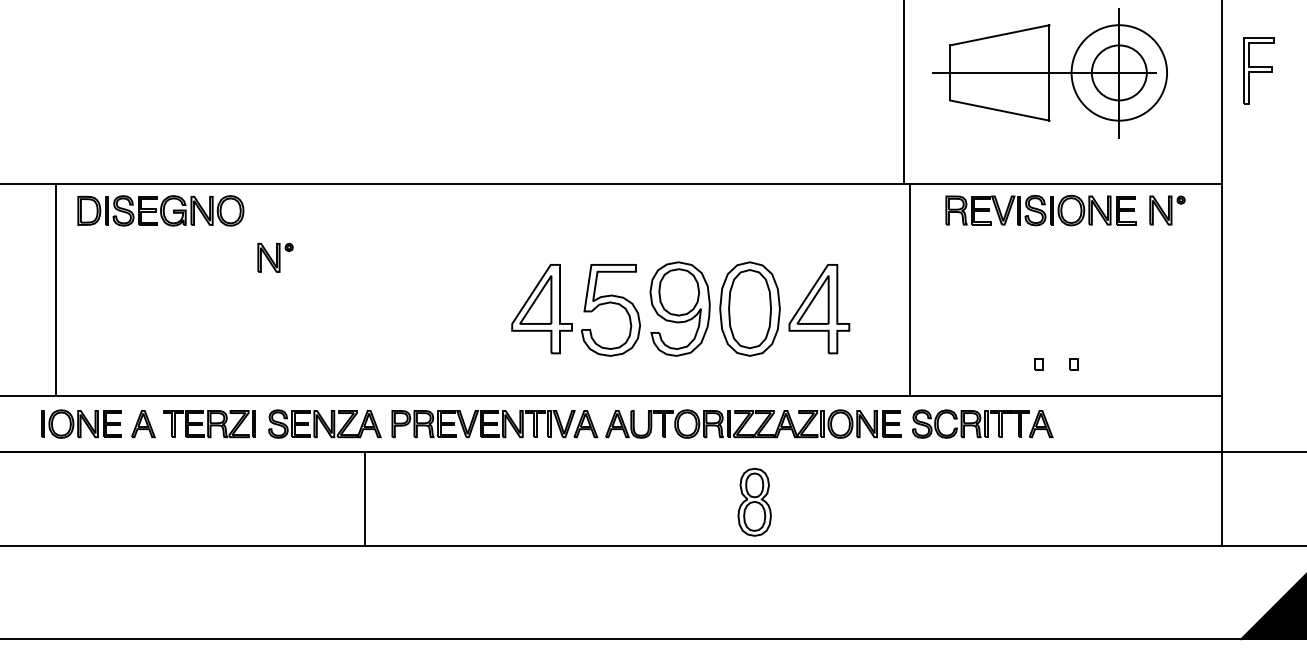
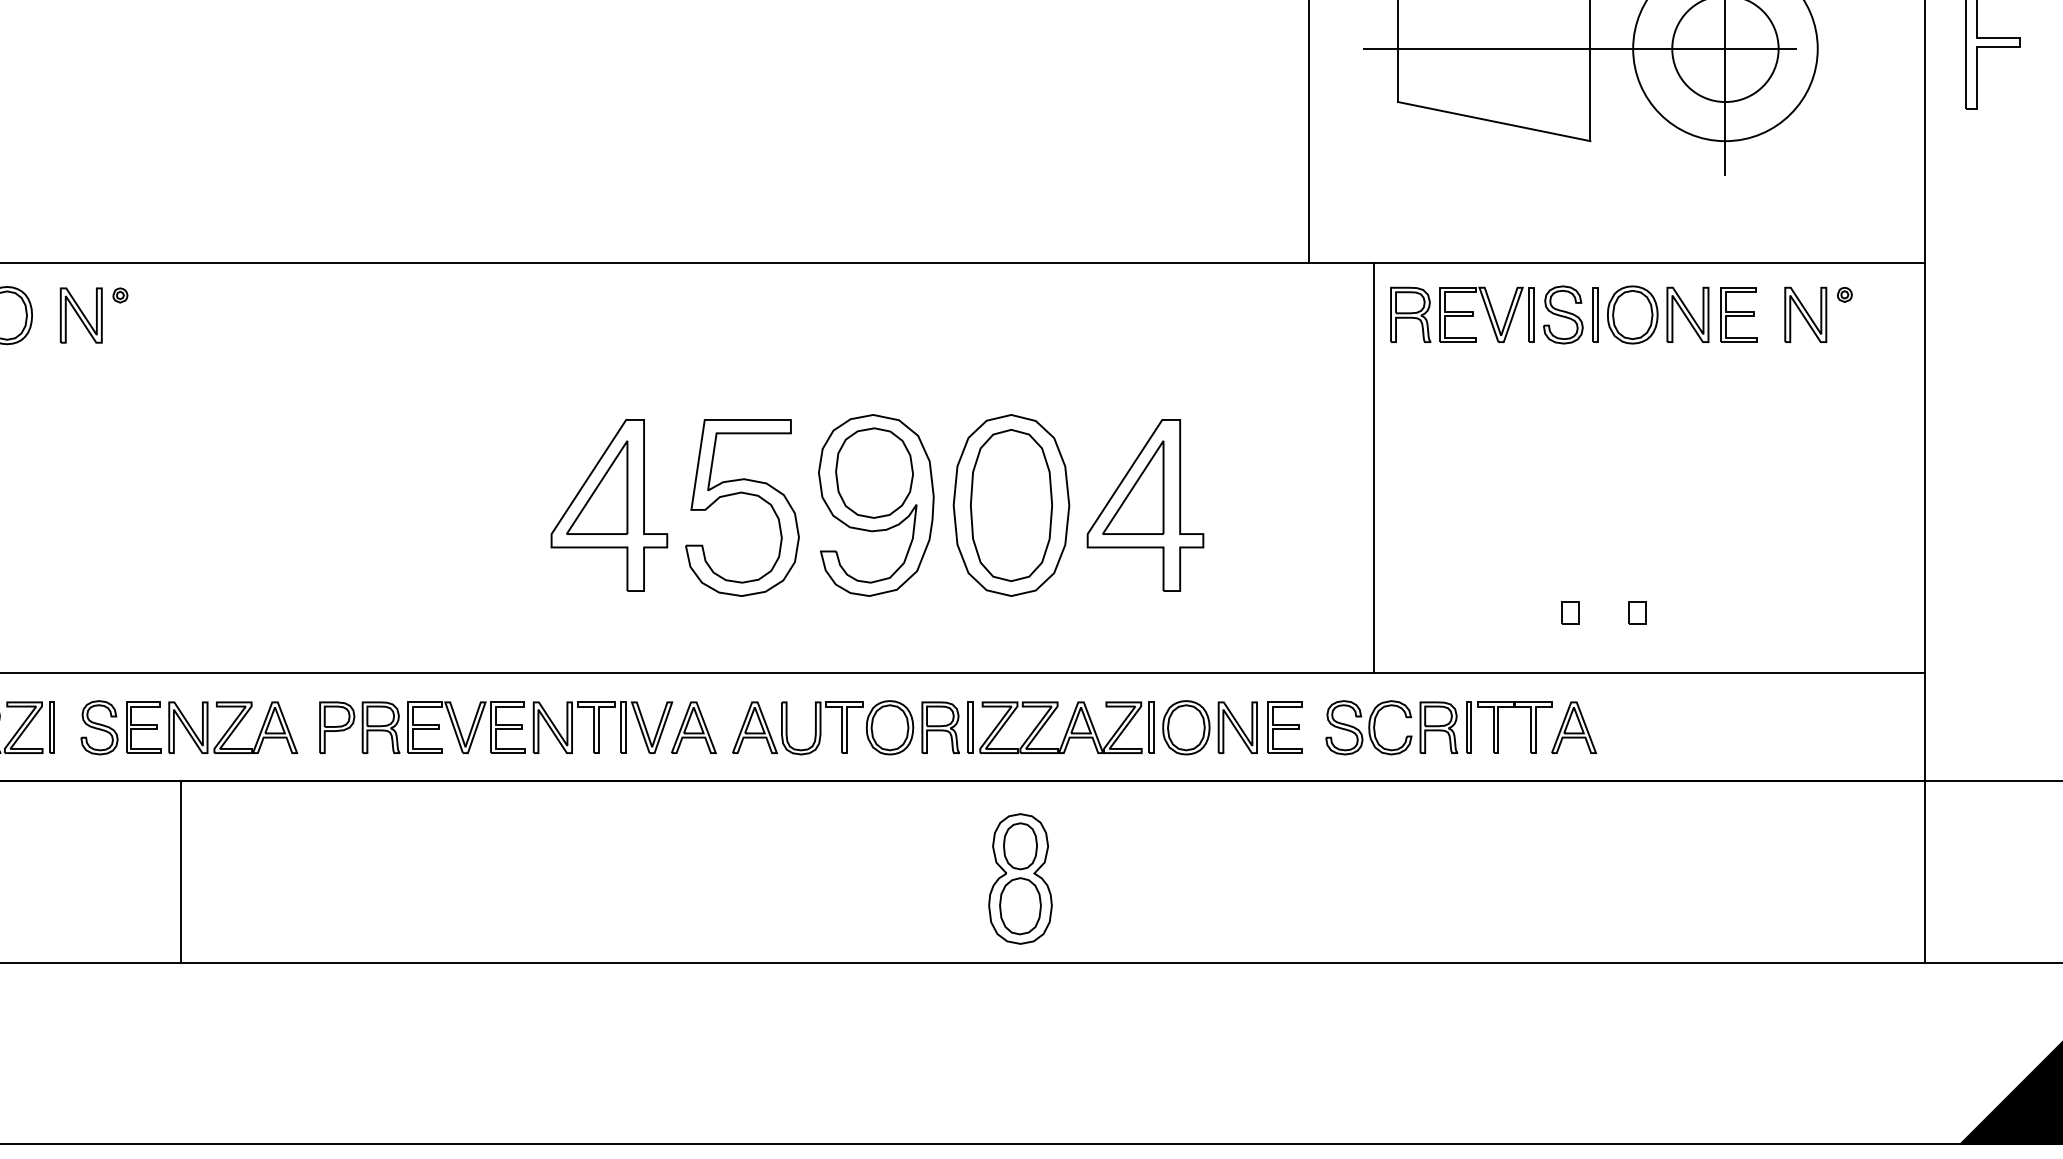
part: (275, 257) -> (93, 314), moved
line: (909, 289) -> (1373, 467), moved
line: (364, 498) -> (180, 871), moved

